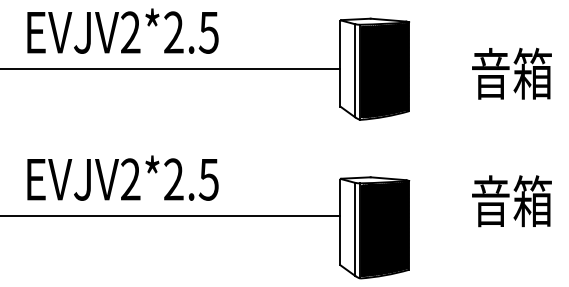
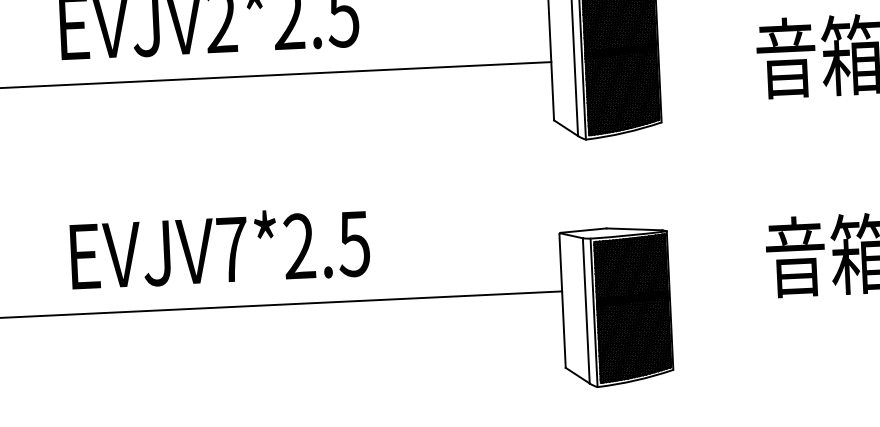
text: (130, 179) -> (231, 249), EVJV2*2.5 -> EVJV7*2.5

